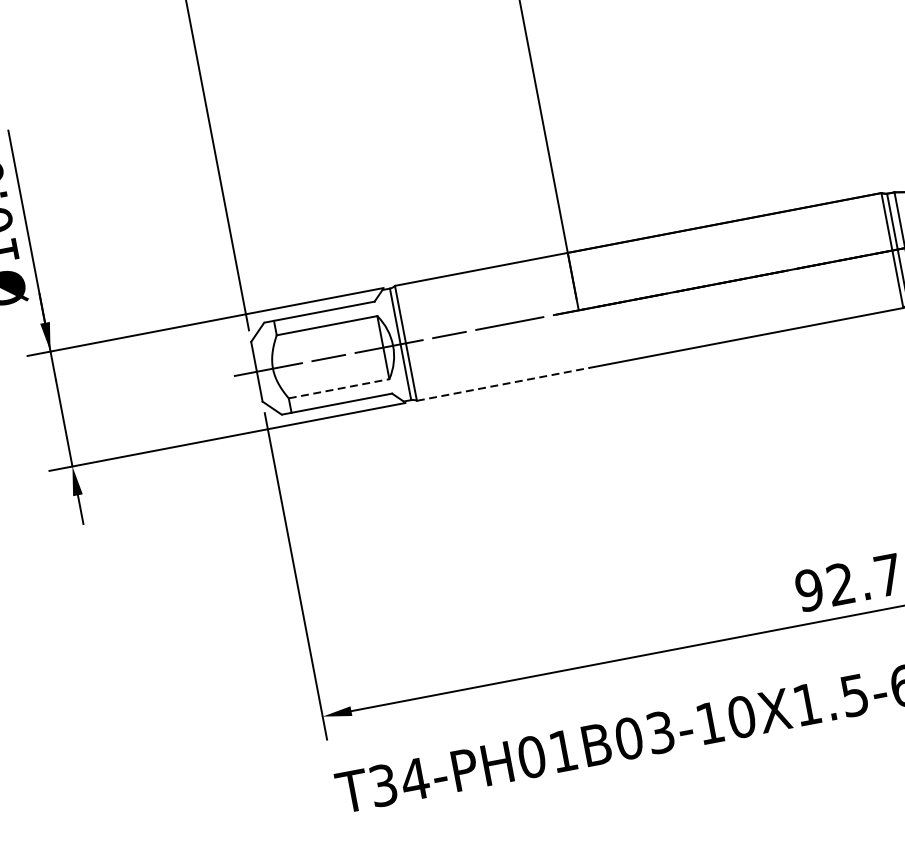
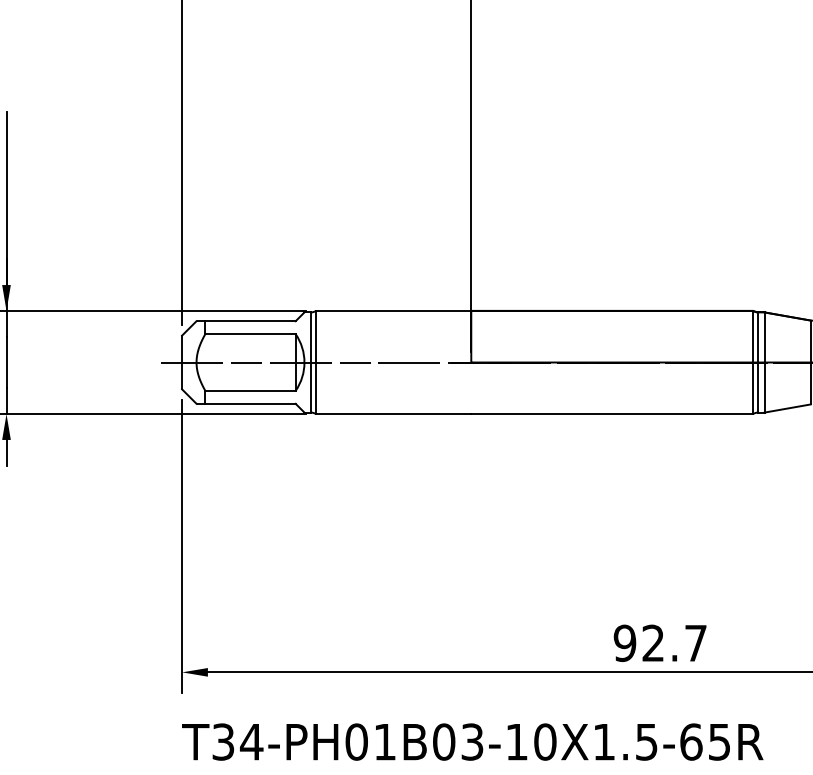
line: (503, 384) -> (393, 414), dashed -> solid
line: (340, 388) -> (251, 390), dashed -> solid

